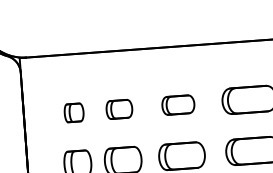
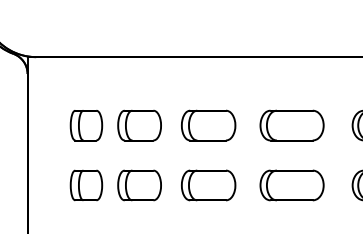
part: (178, 105) -> (208, 125), size x1.43
part: (119, 109) -> (139, 125), size x1.43
part: (74, 112) -> (86, 125), size x1.43

